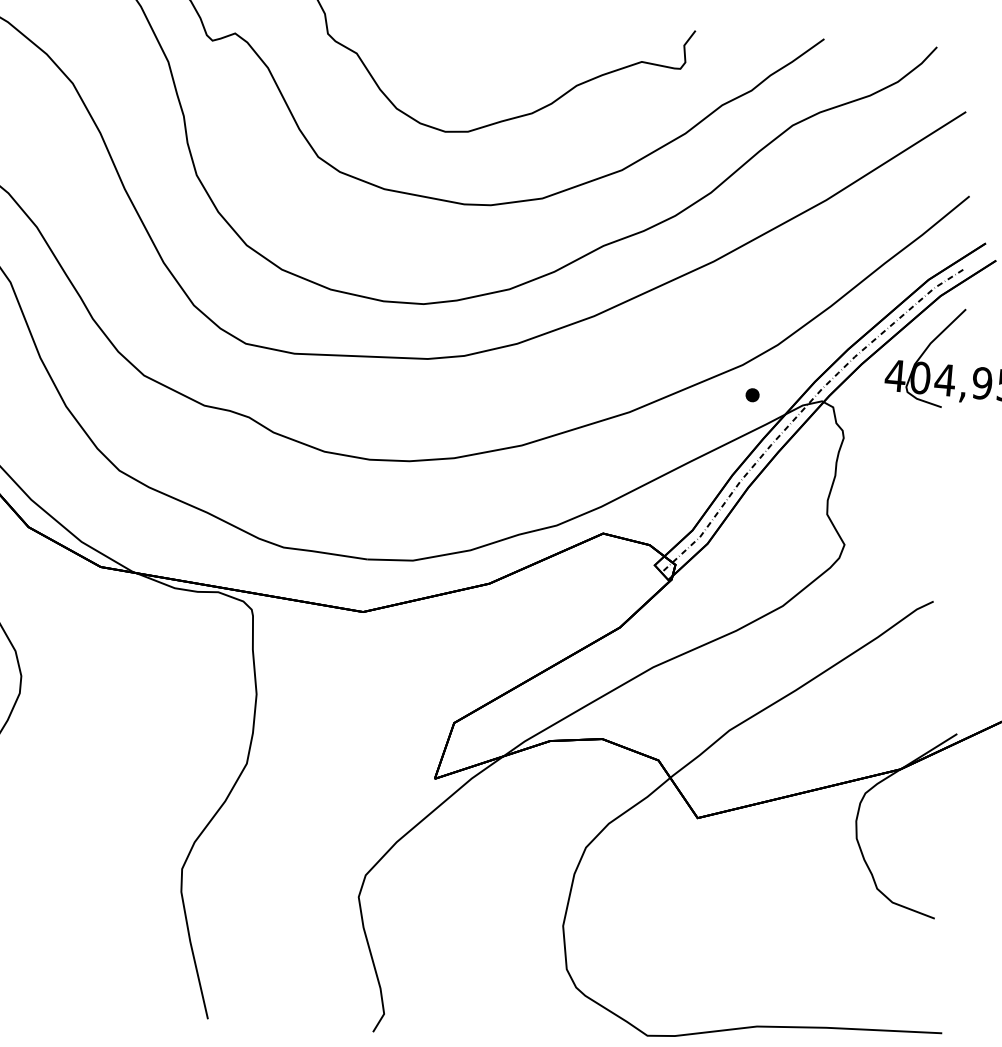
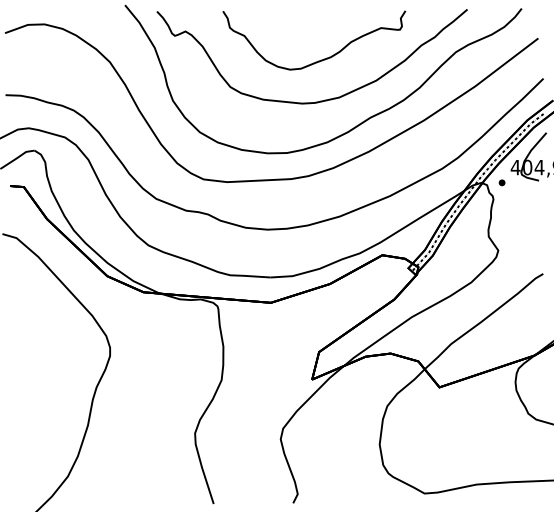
part: (751, 394) -> (501, 182), moved

